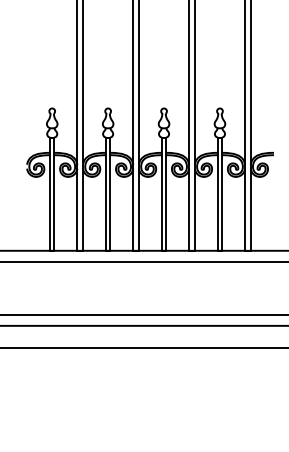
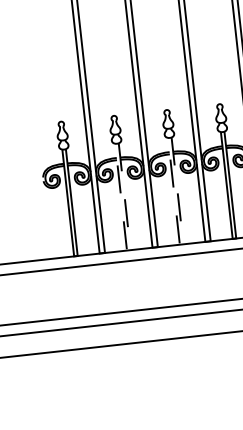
line: (108, 250) -> (129, 250), solid -> dashed
line: (164, 250) -> (182, 244), solid -> dashed

